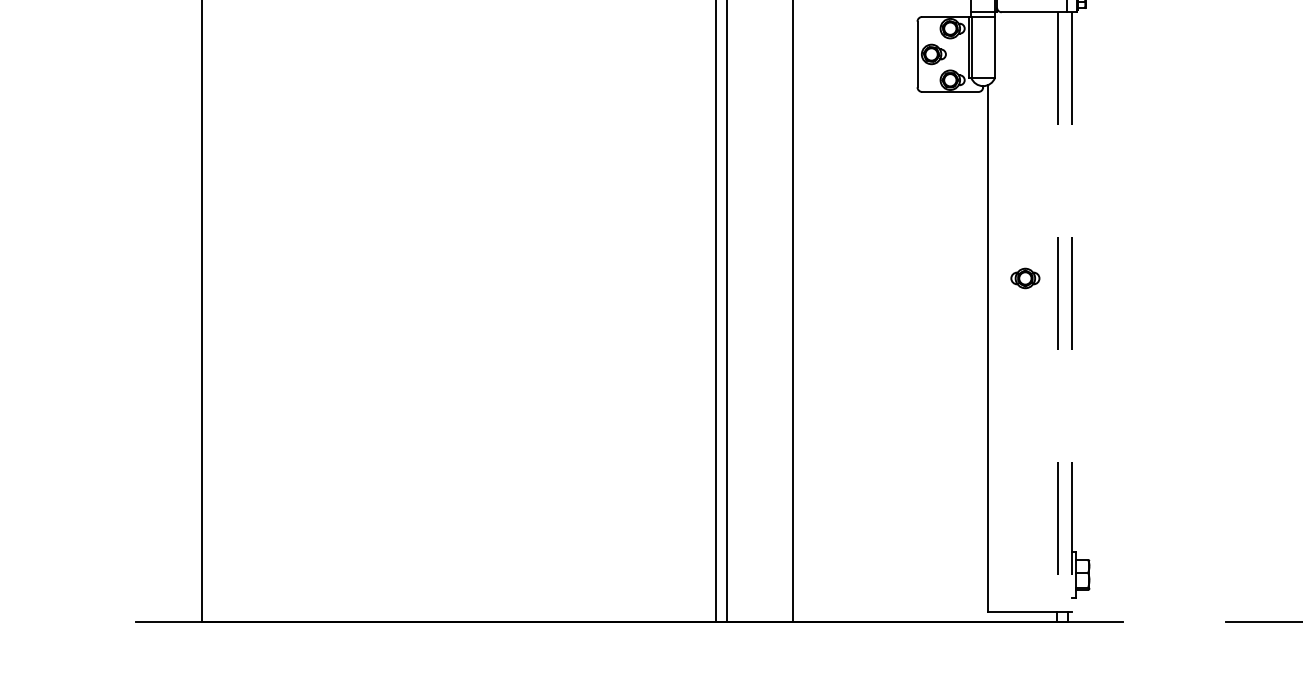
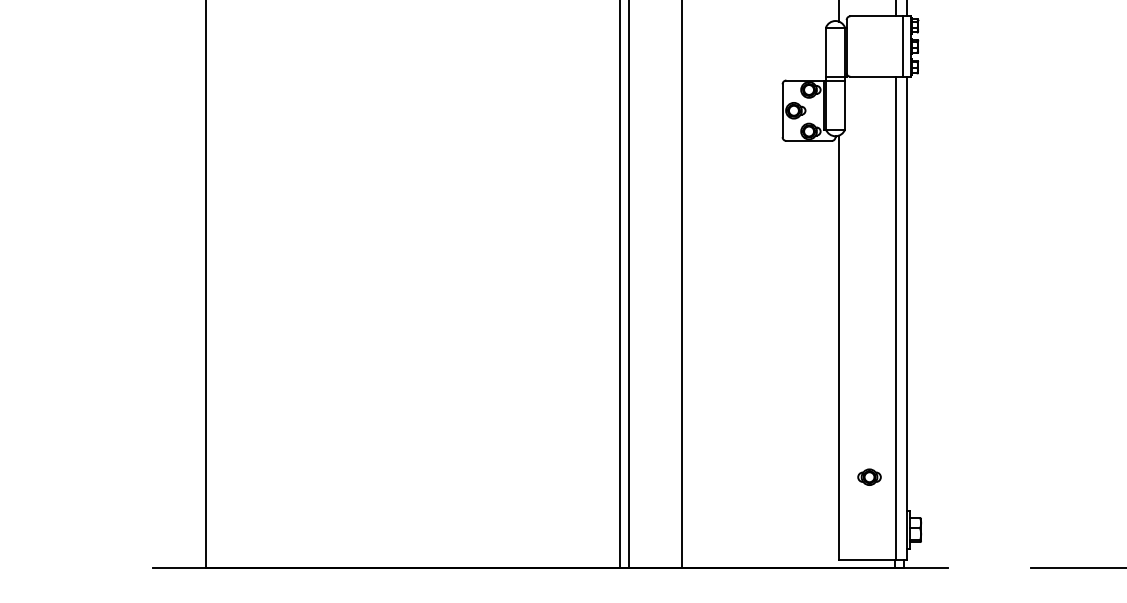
part: (1025, 277) -> (869, 476), moved
line: (1057, 312) -> (895, 318), dashed -> solid
line: (1072, 312) -> (907, 318), dashed -> solid

